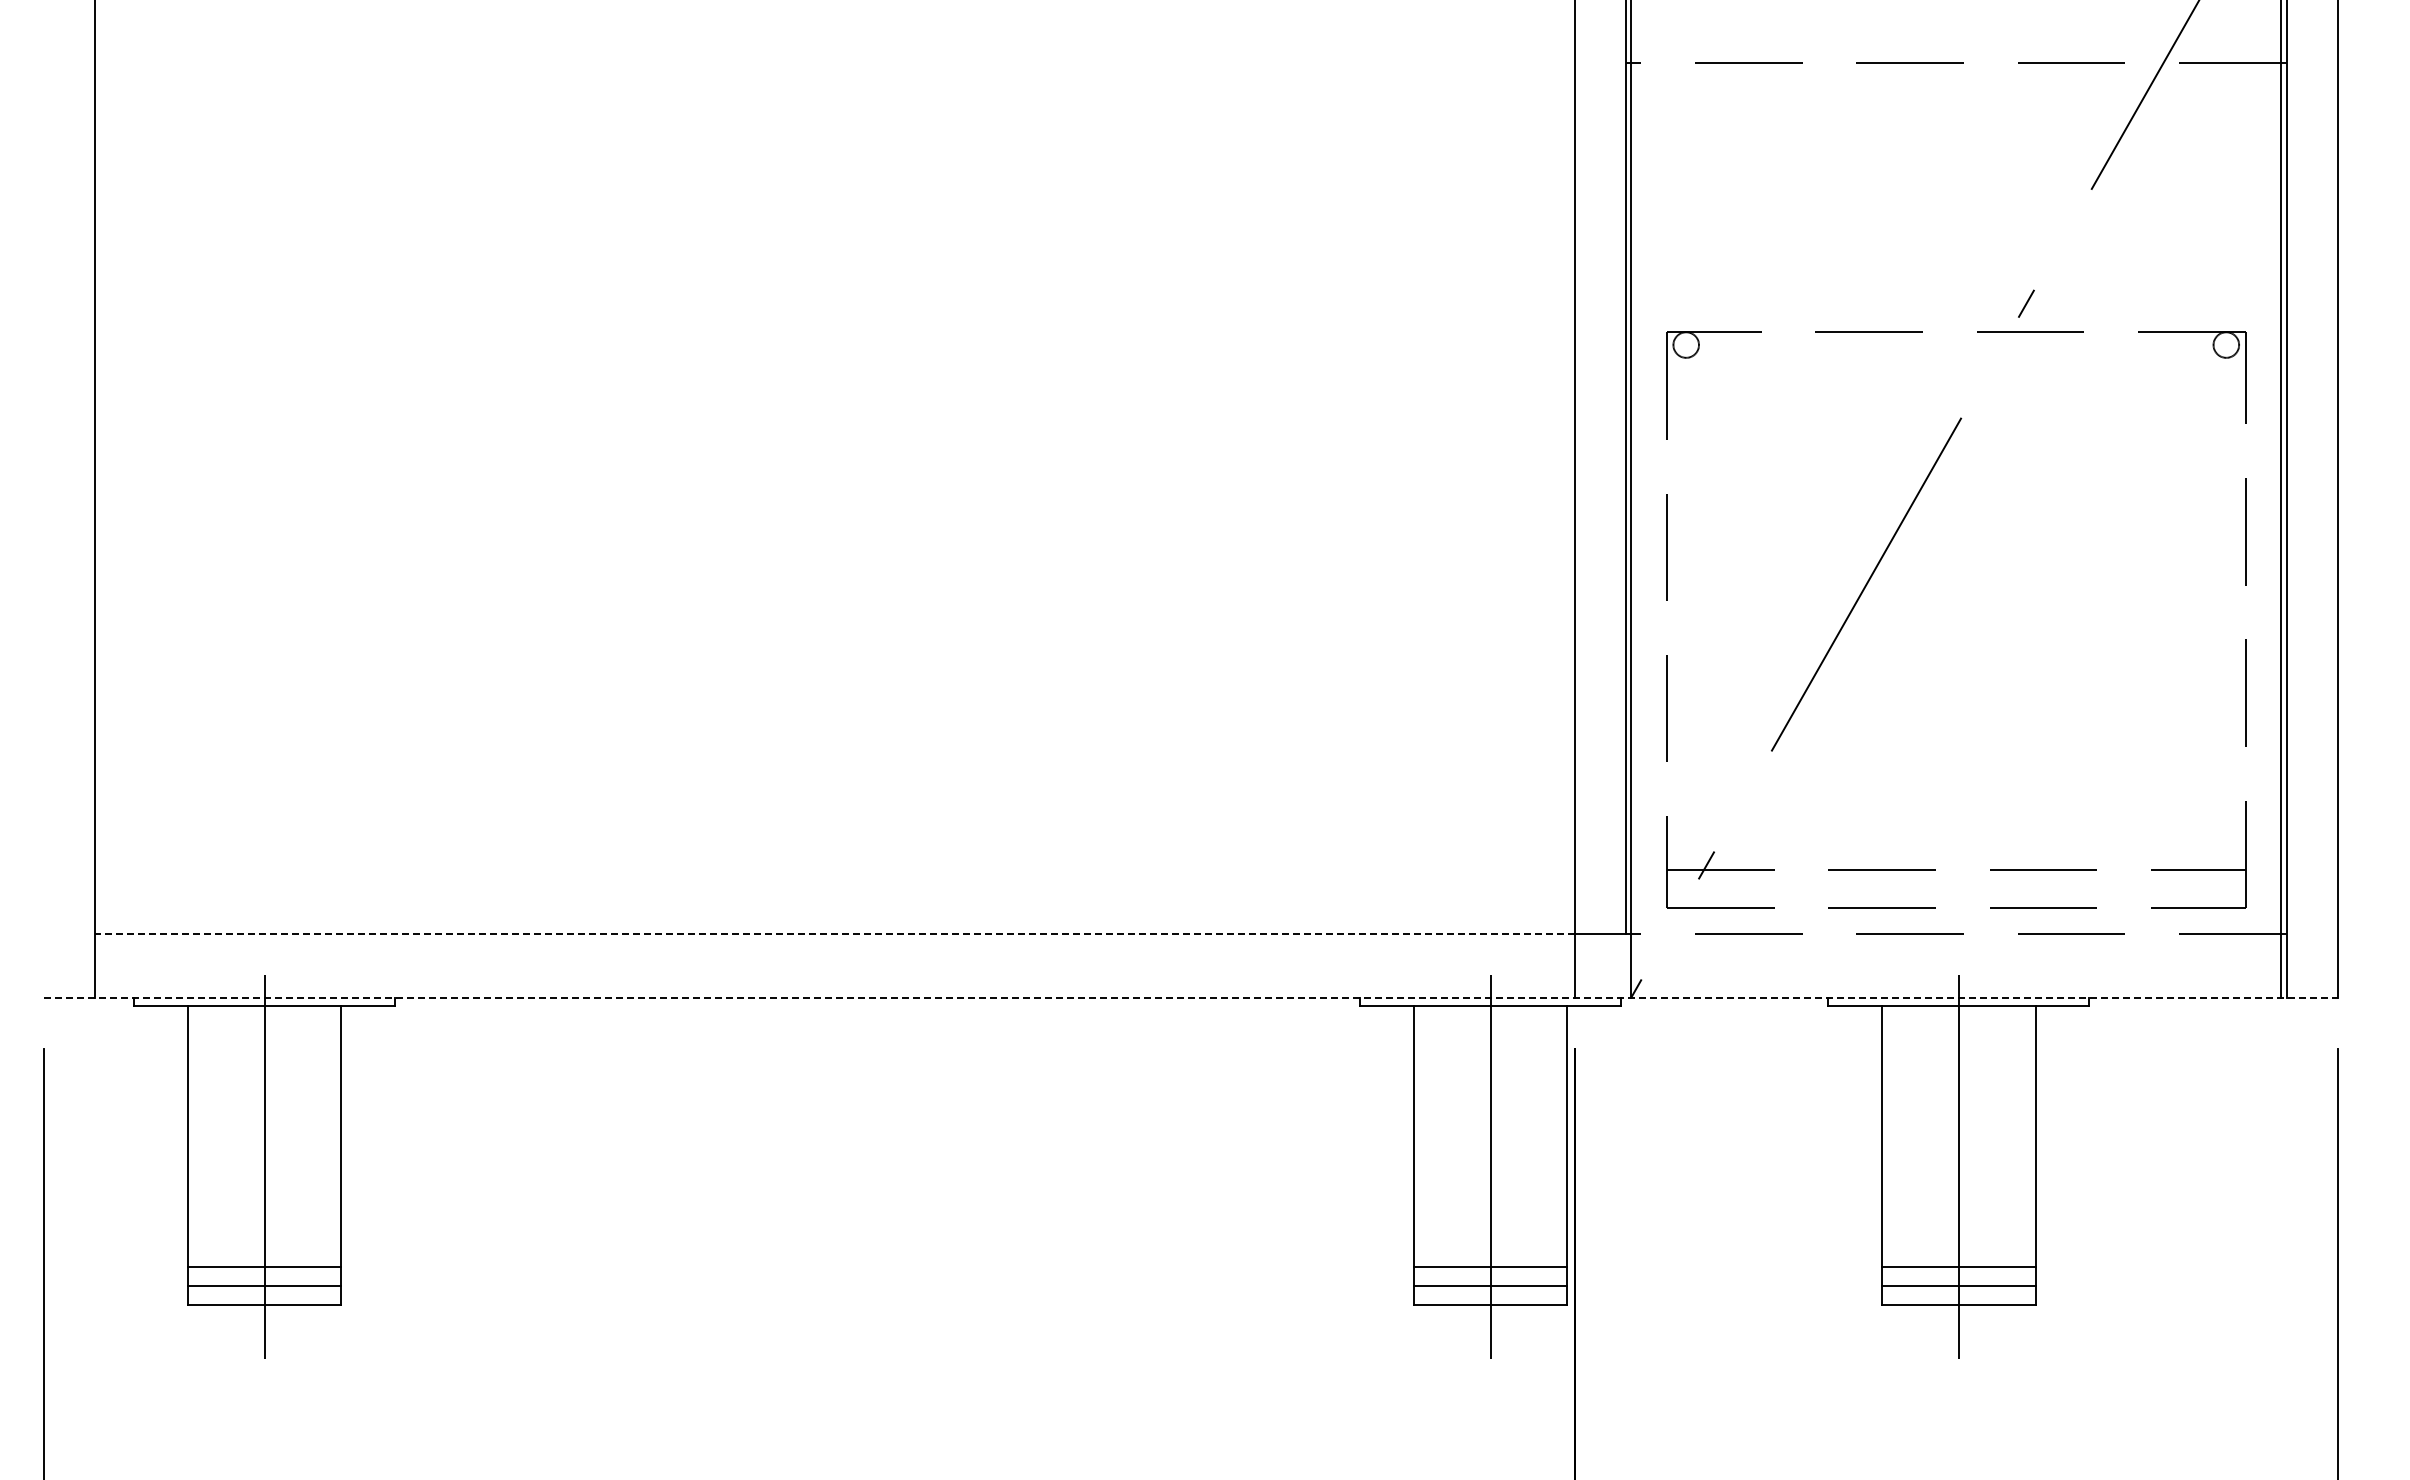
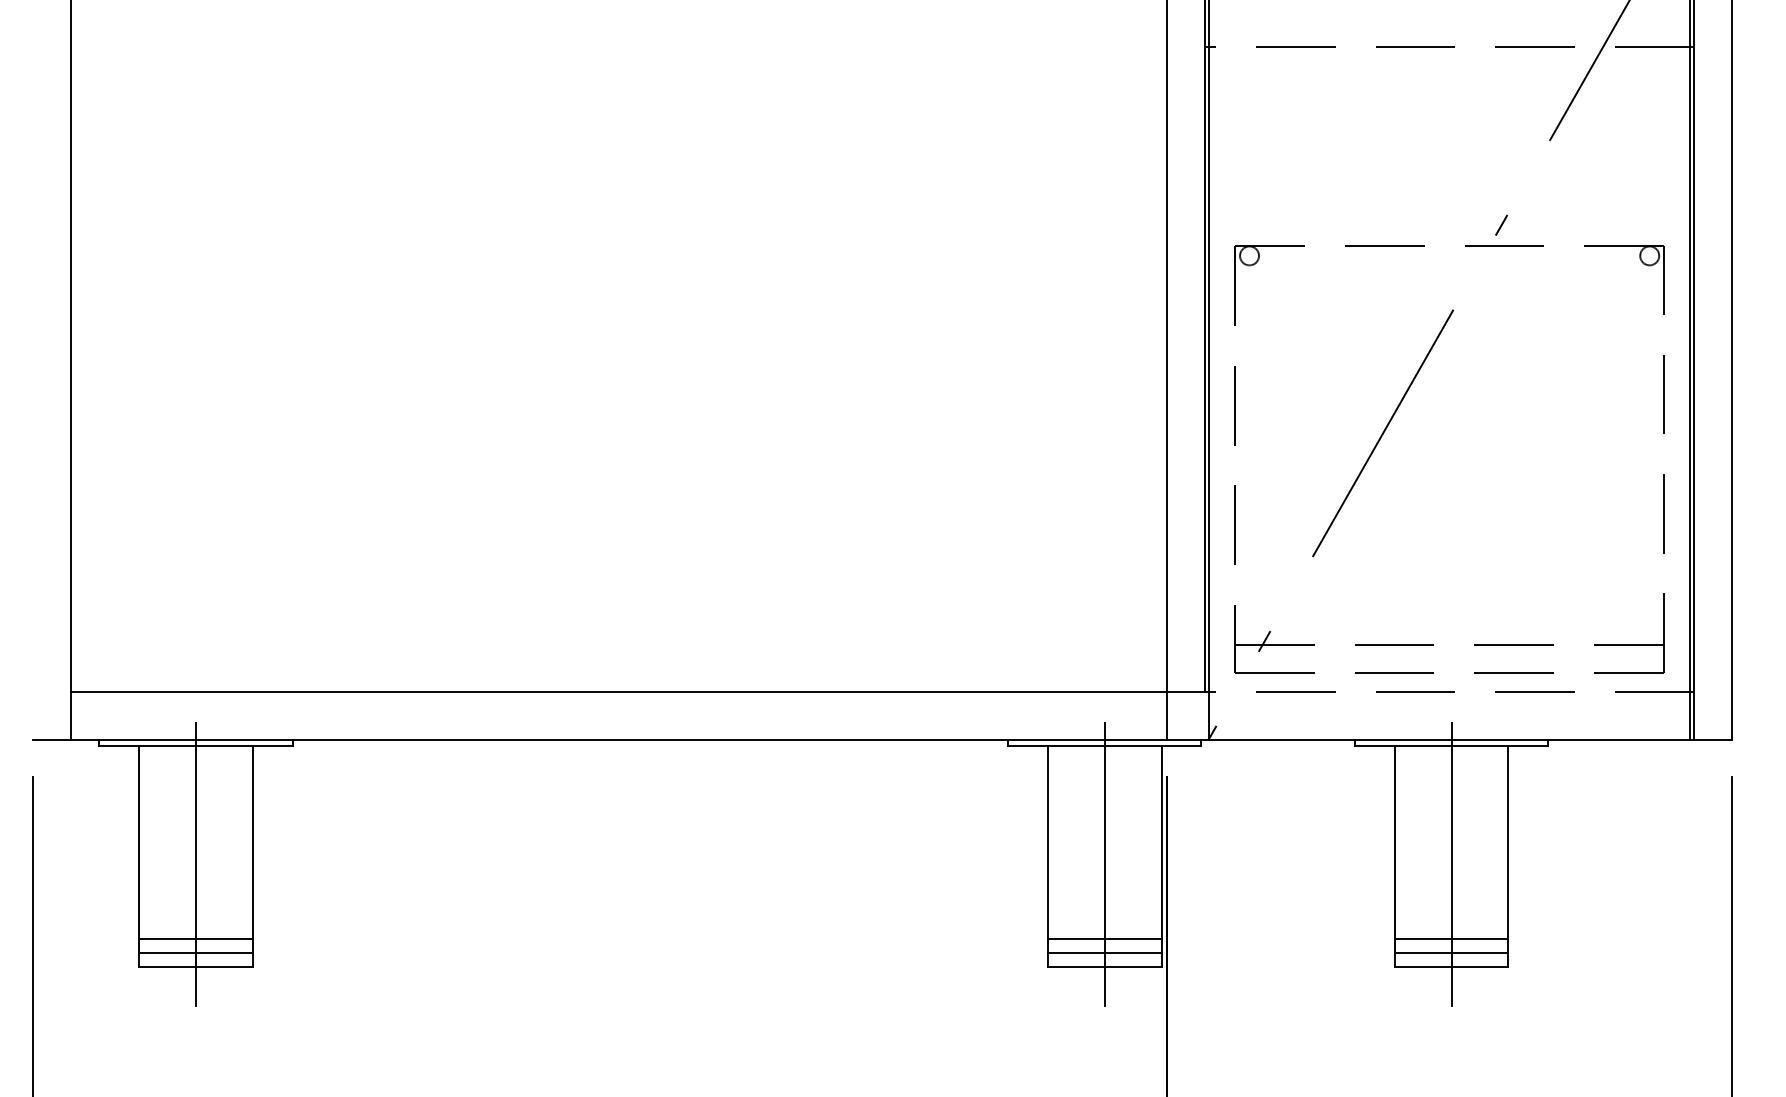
line: (835, 933) -> (619, 691), dashed -> solid
line: (1190, 997) -> (882, 739), dashed -> solid

